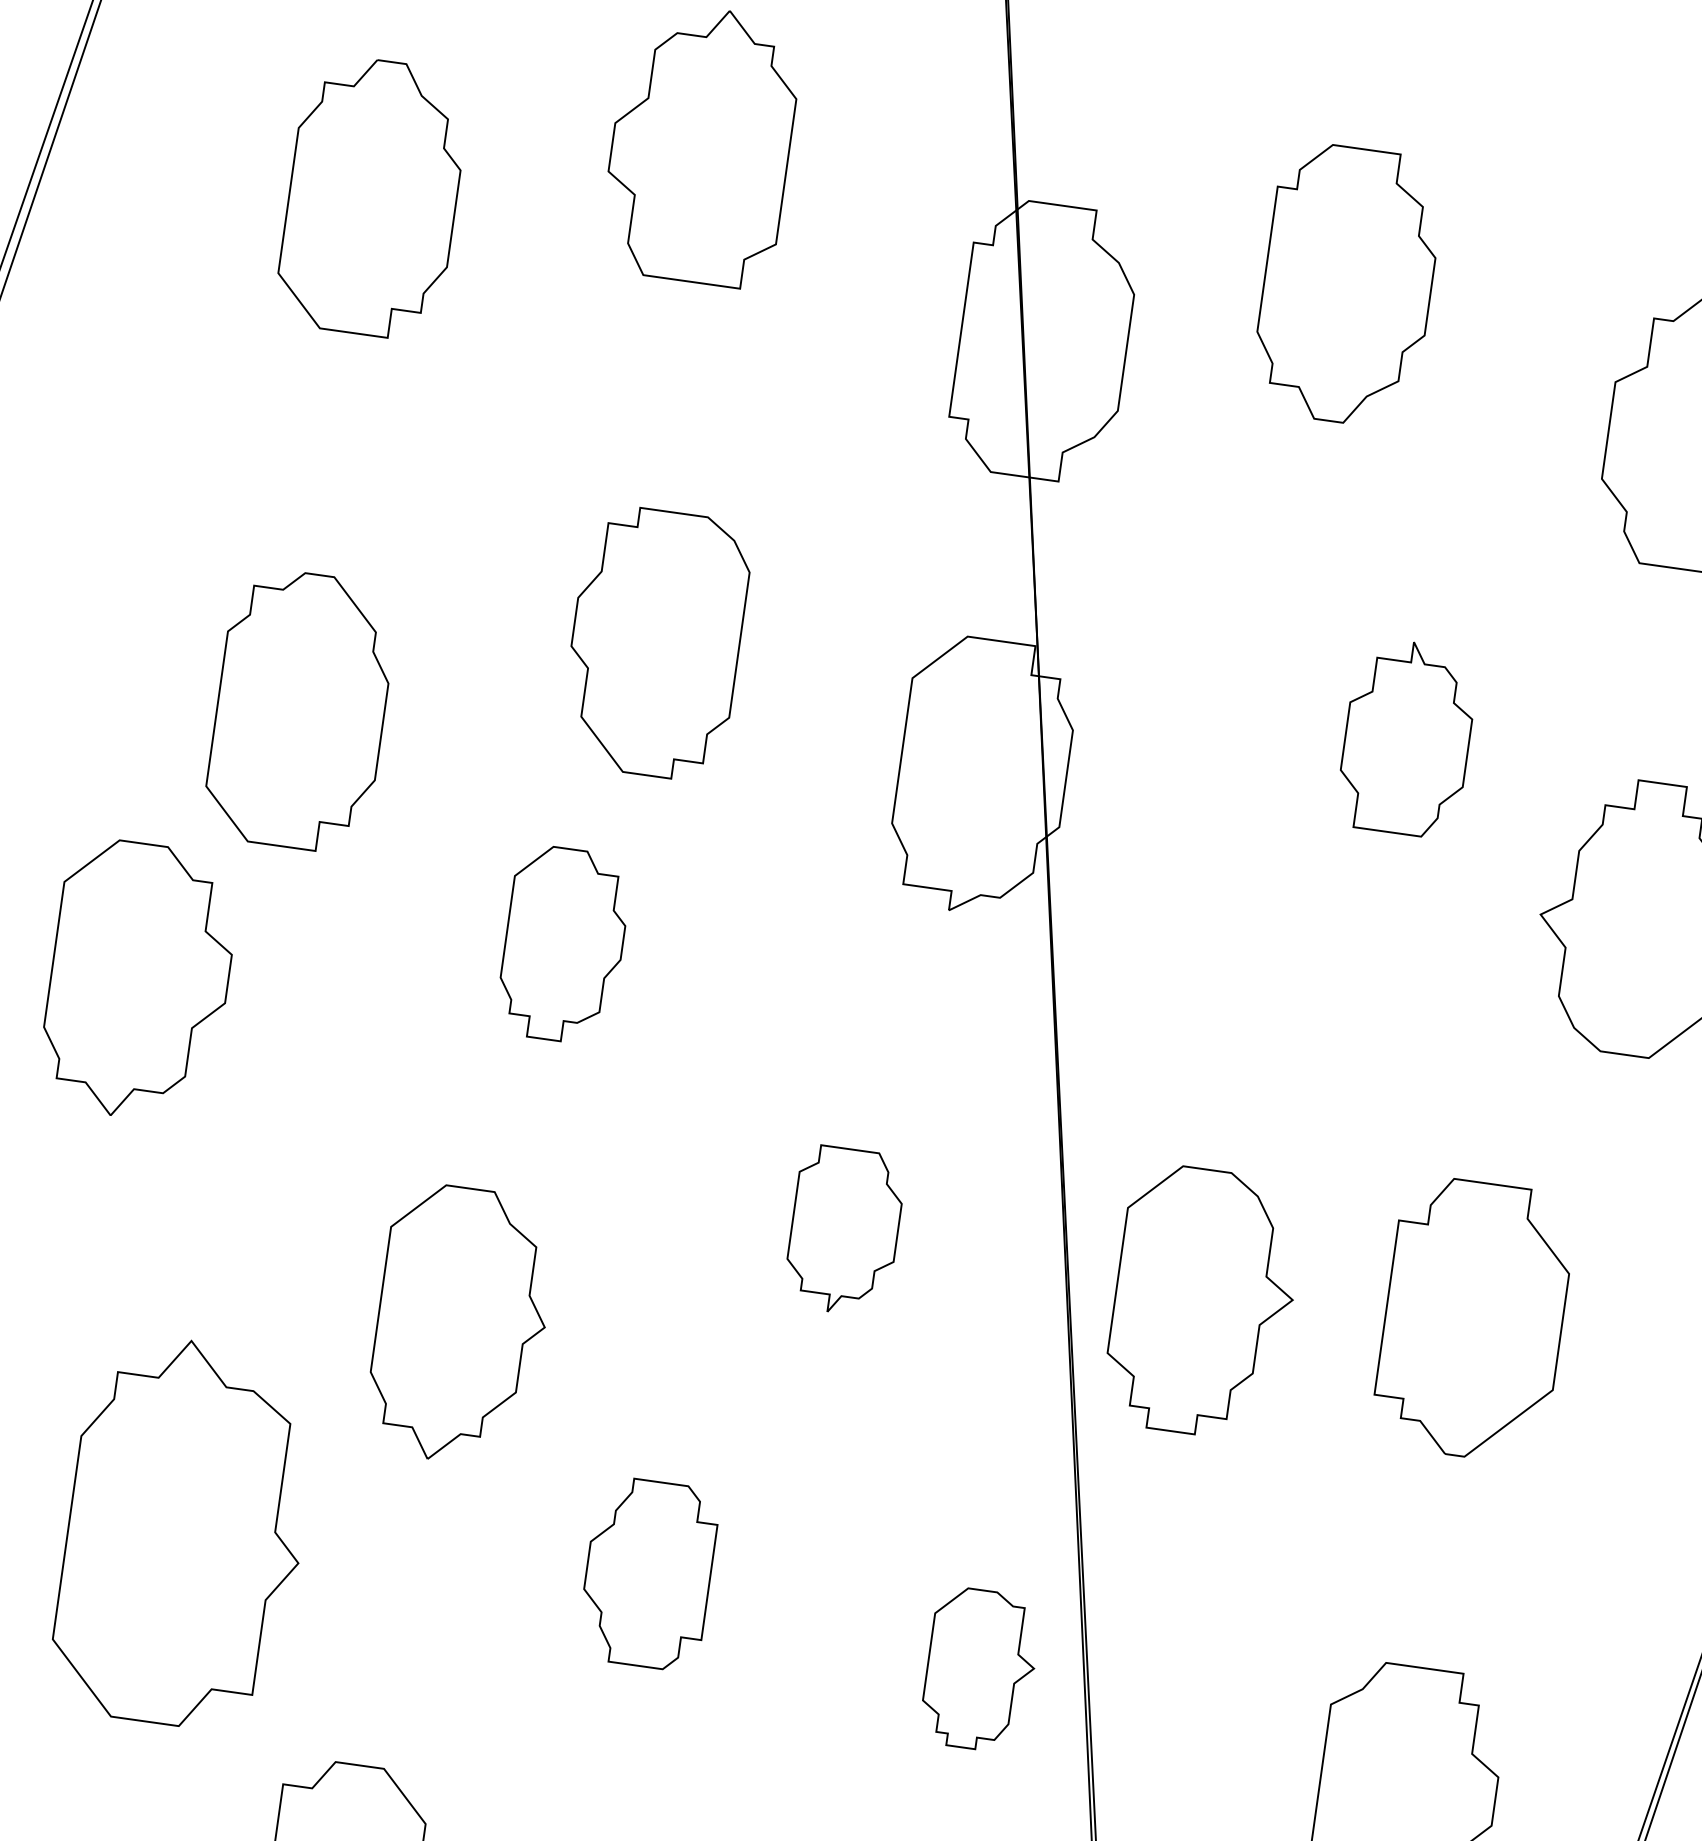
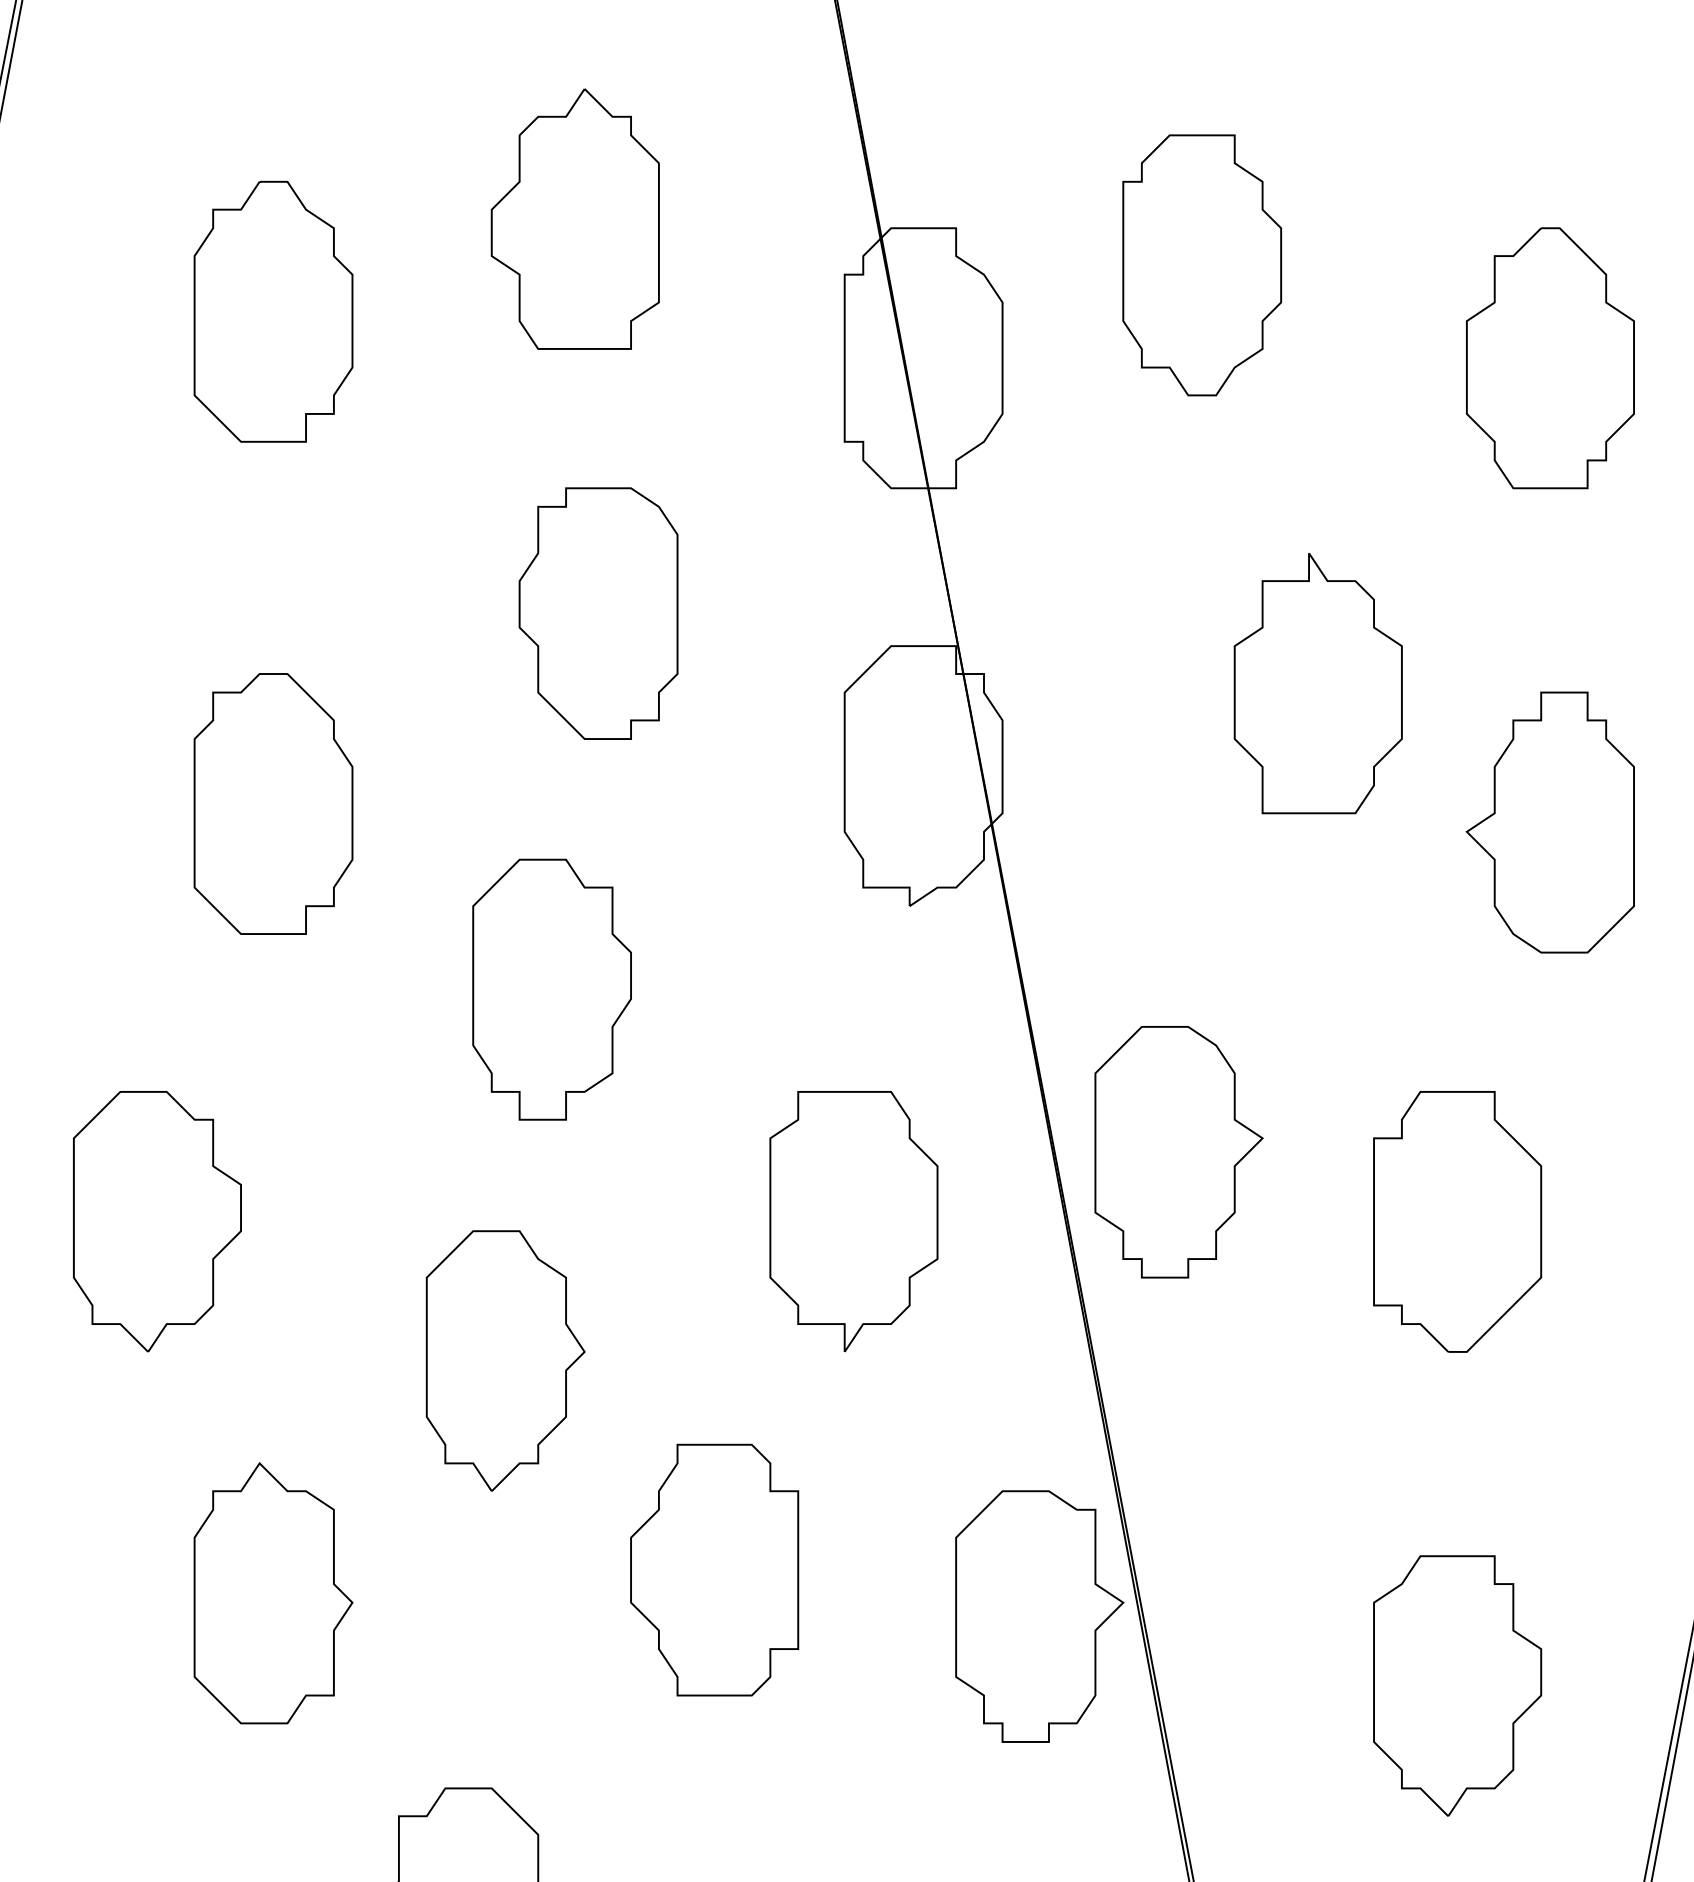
part: (655, 643) -> (598, 613), moved
part: (1406, 738) -> (1317, 683), size x1.43
part: (563, 944) -> (551, 989), size x1.43
part: (139, 980) -> (157, 1221), moved
part: (844, 1230) -> (853, 1221), size x1.67
part: (1202, 1302) -> (1178, 1152), moved
part: (185, 1533) -> (273, 1593), size x0.71
part: (648, 1573) -> (714, 1569), size x1.43
part: (980, 1669) -> (1039, 1616), size x1.67

